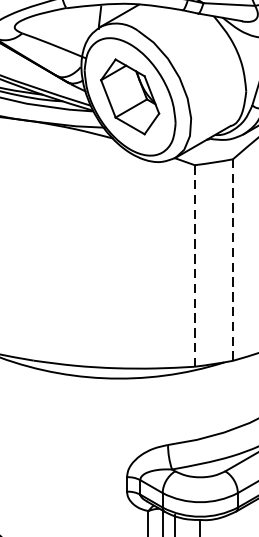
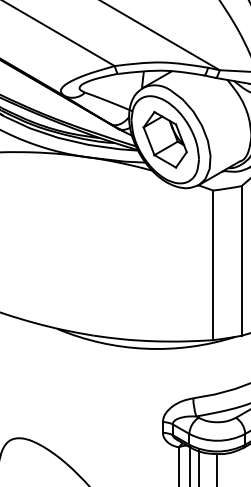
line: (232, 259) -> (241, 260), dashed -> solid
line: (195, 266) -> (213, 265), dashed -> solid

